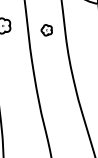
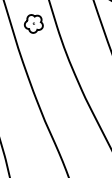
part: (46, 29) -> (33, 22), size x1.43

